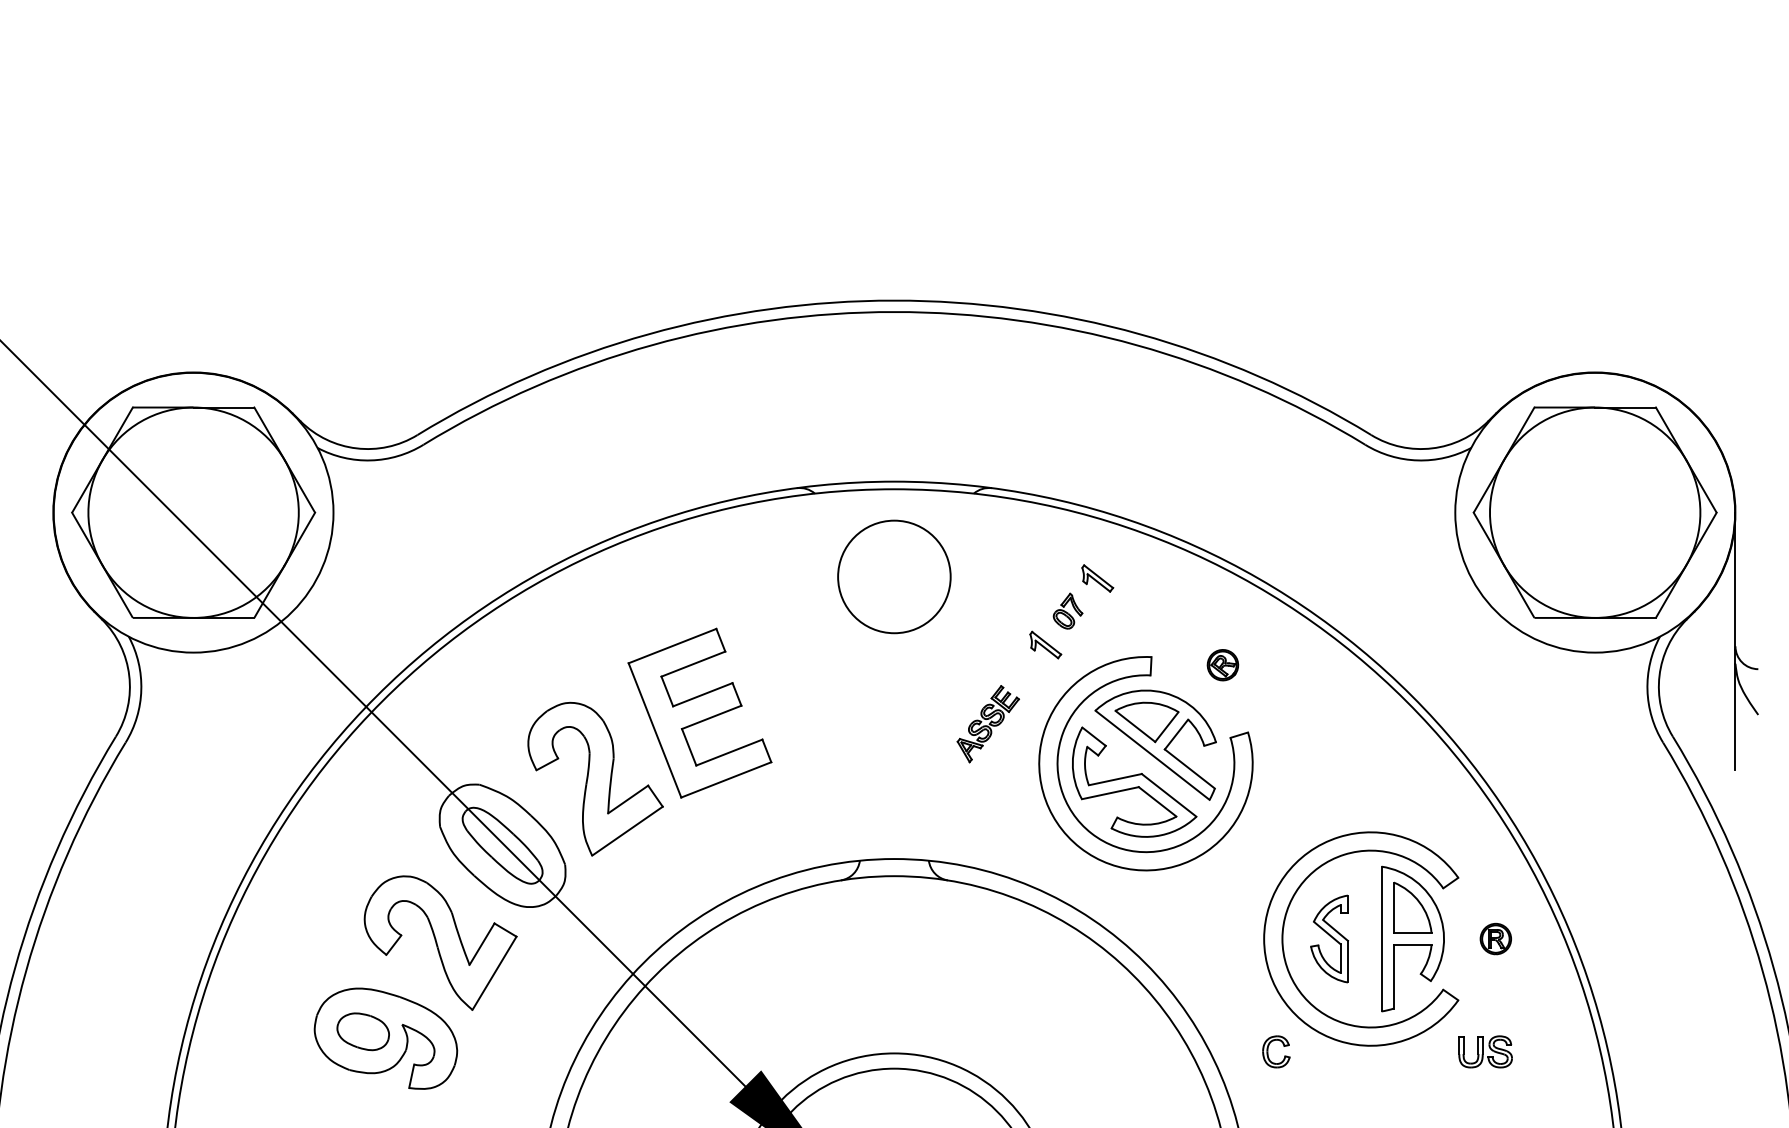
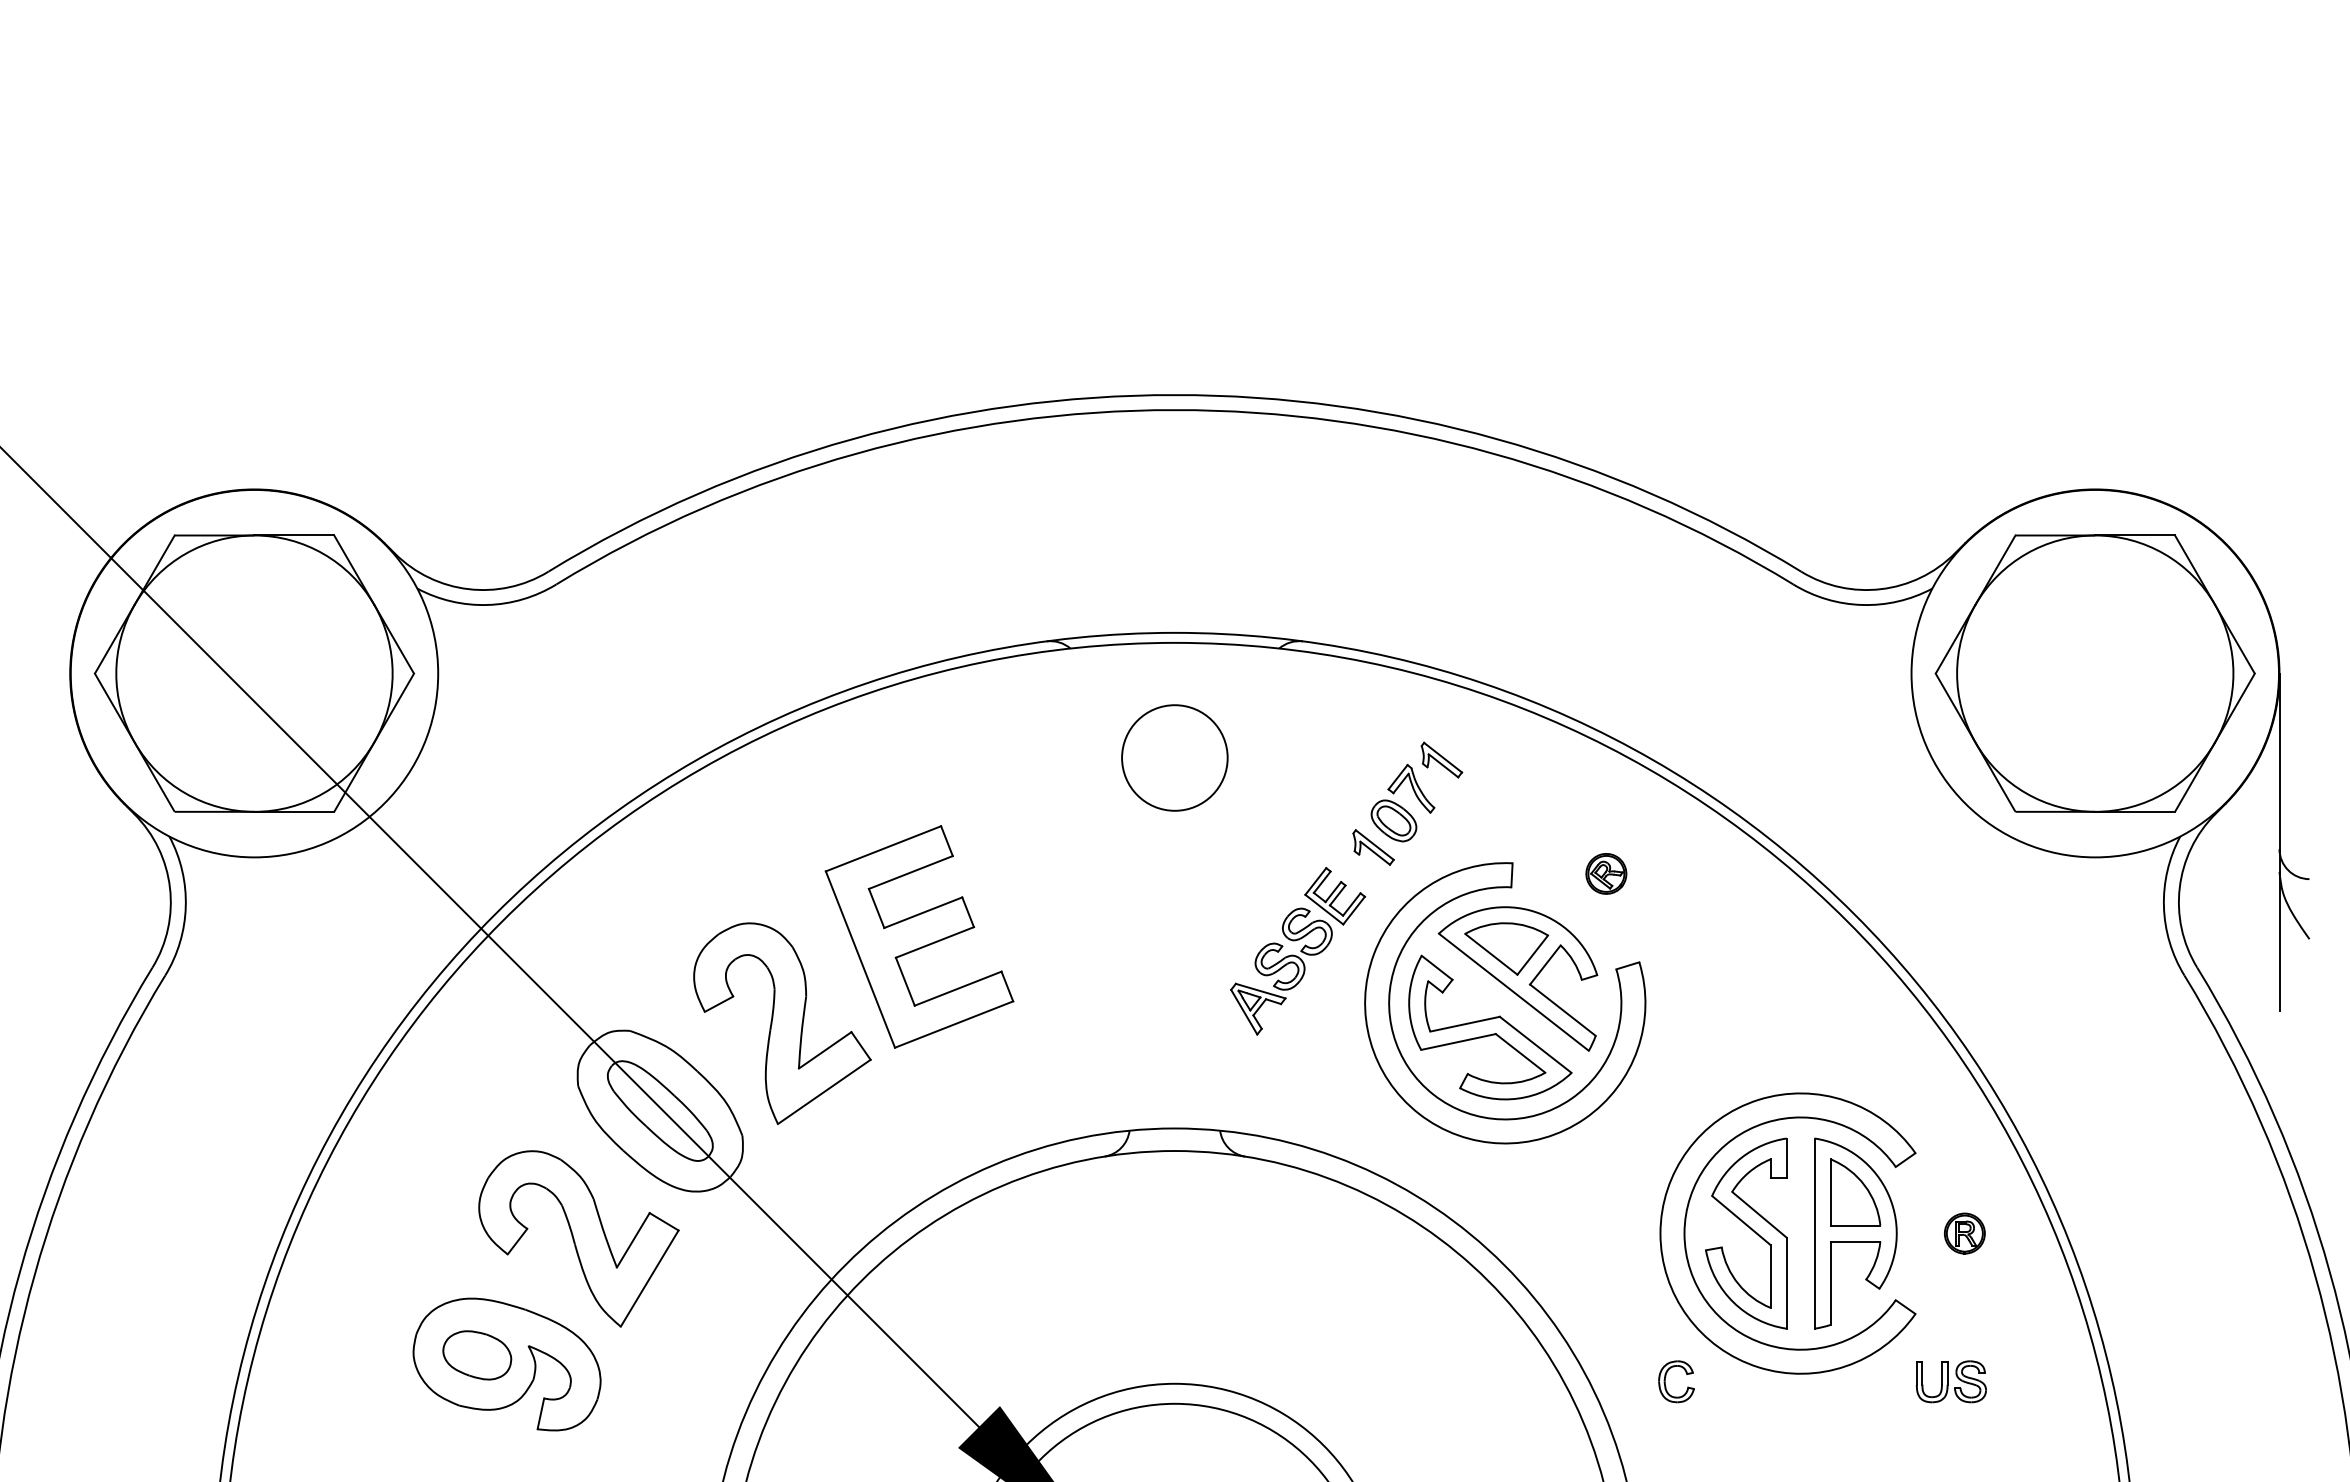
circle: (894, 576) -> (1174, 757), size x0.71
part: (1067, 610) -> (1402, 802), size x1.67
part: (988, 724) -> (1298, 951), size x1.67
part: (1329, 938) -> (1746, 1233), size x1.67

